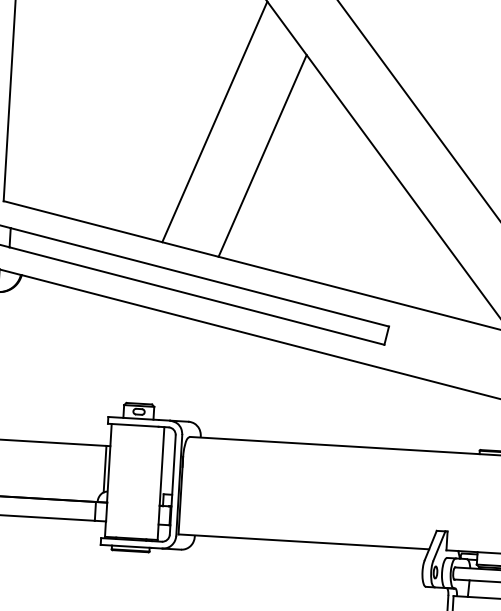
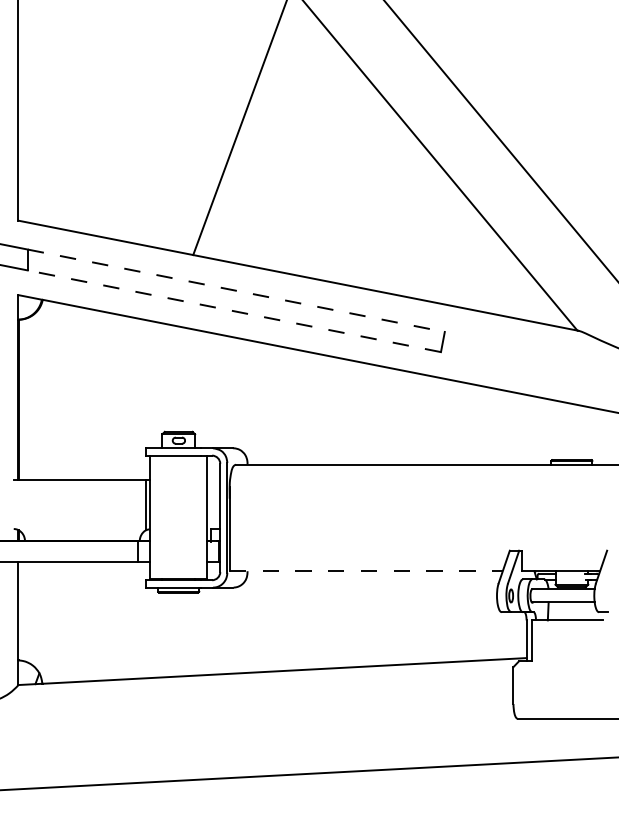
line: (262, 155) -> (296, 154), removed
line: (200, 277) -> (236, 290), solid -> dashed
line: (197, 296) -> (234, 311), solid -> dashed
line: (304, 542) -> (366, 571), solid -> dashed

